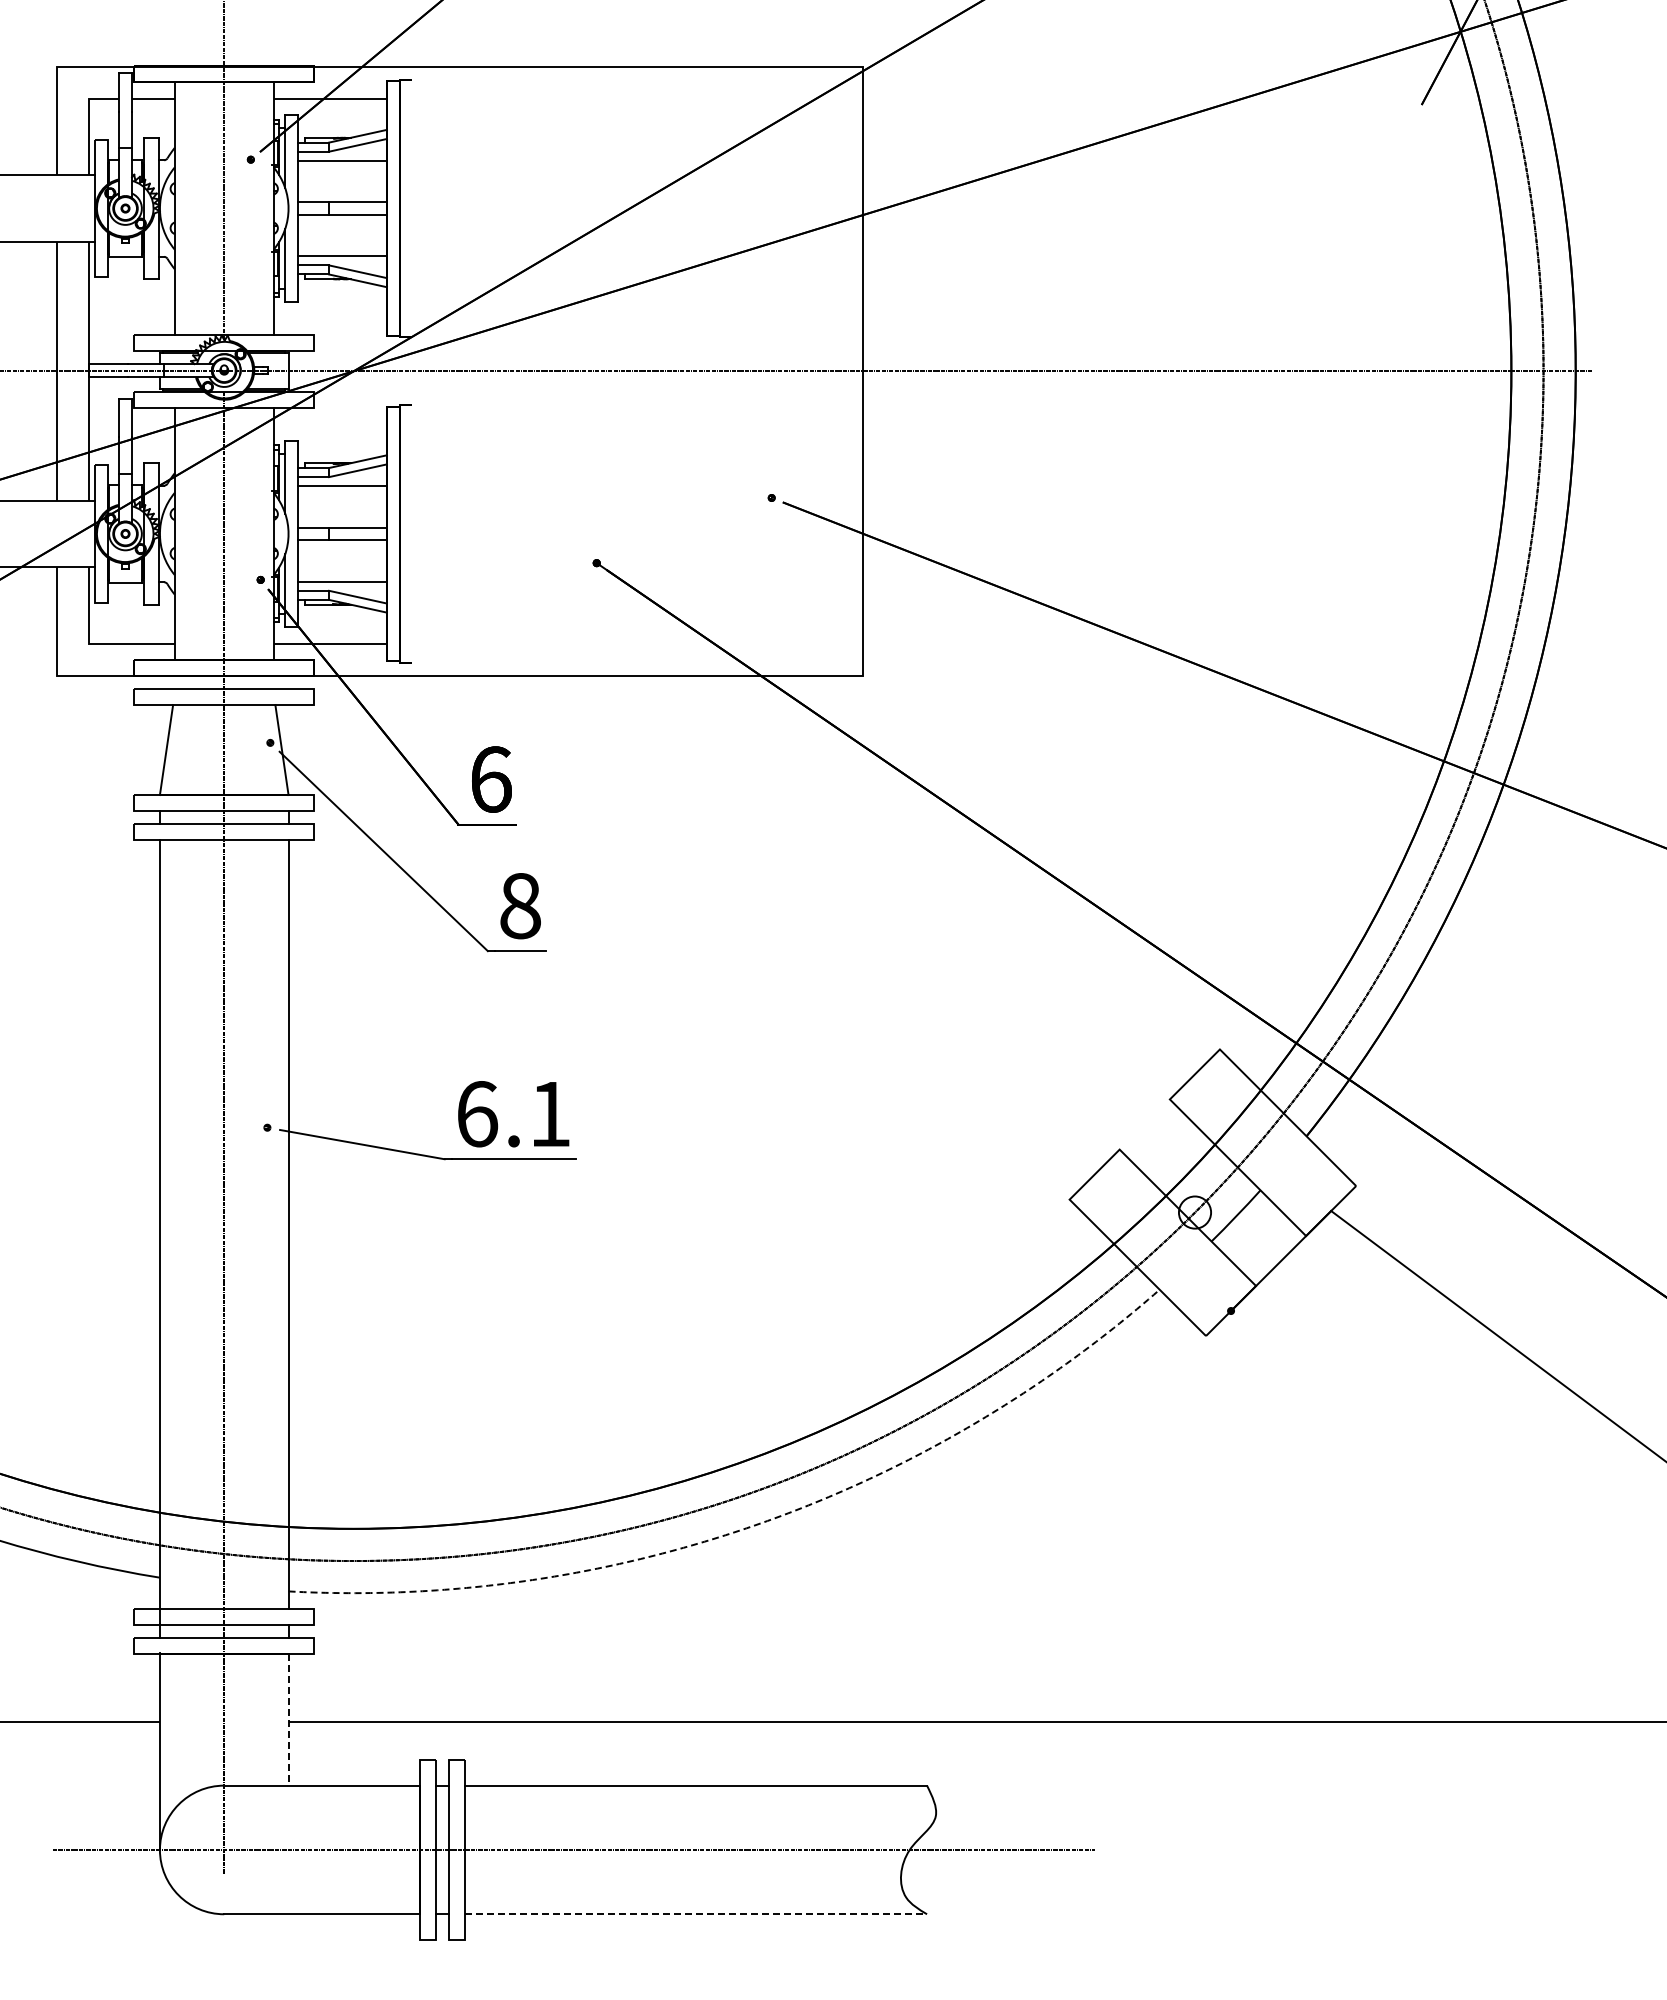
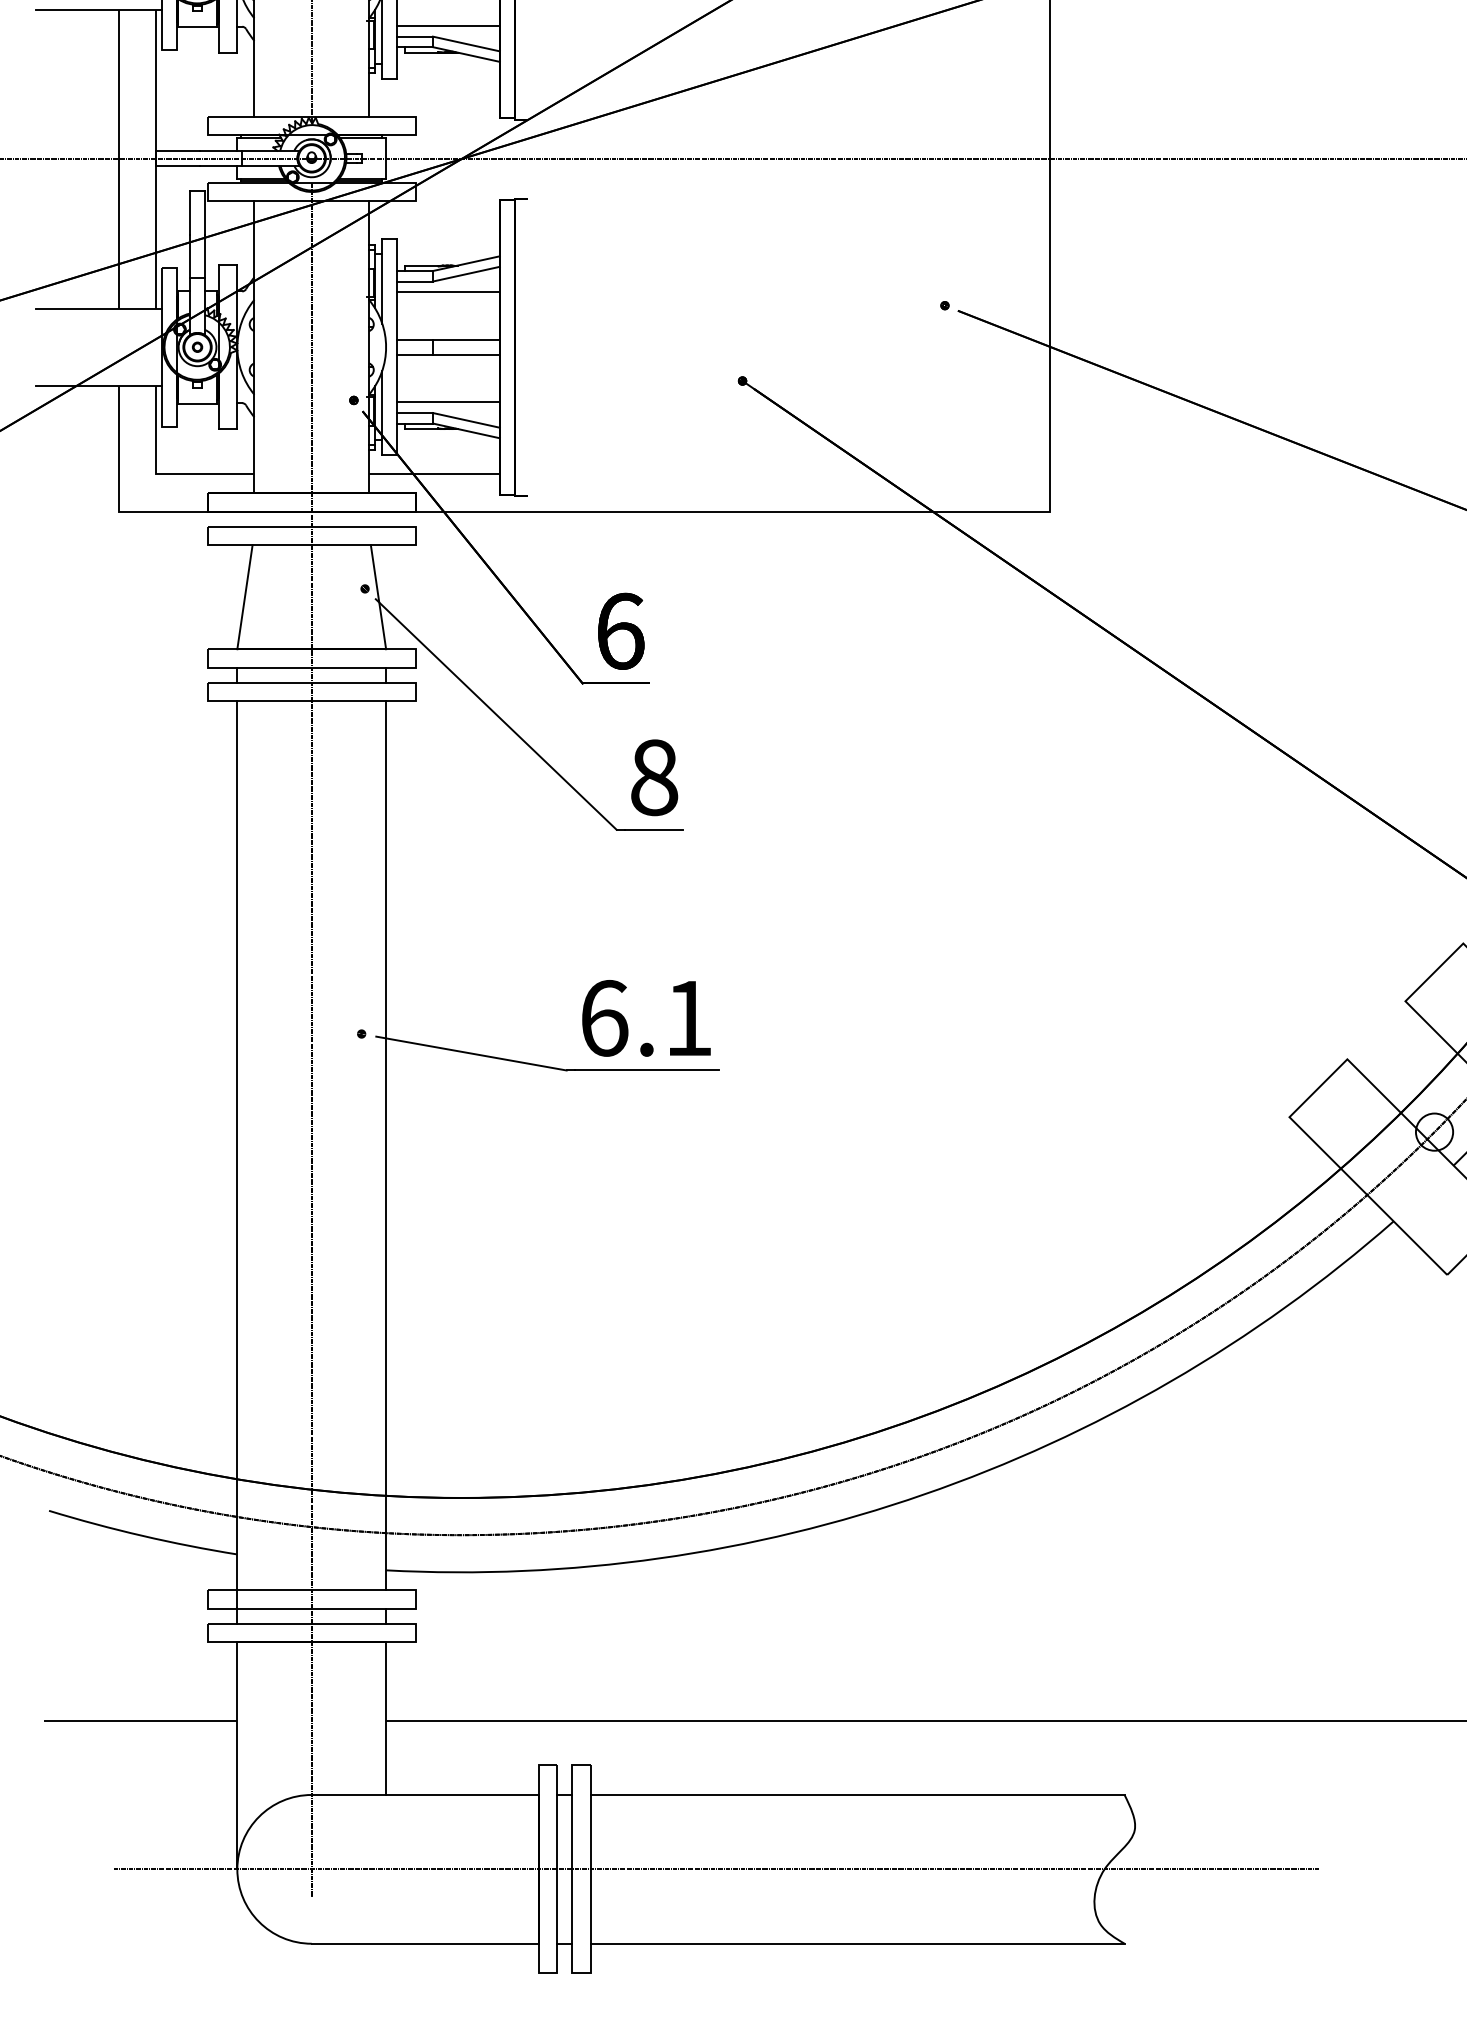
arc: (753, 1525) -> (923, 1494), dashed -> solid
line: (288, 1719) -> (386, 1718), dashed -> solid
line: (696, 1914) -> (857, 1944), dashed -> solid

